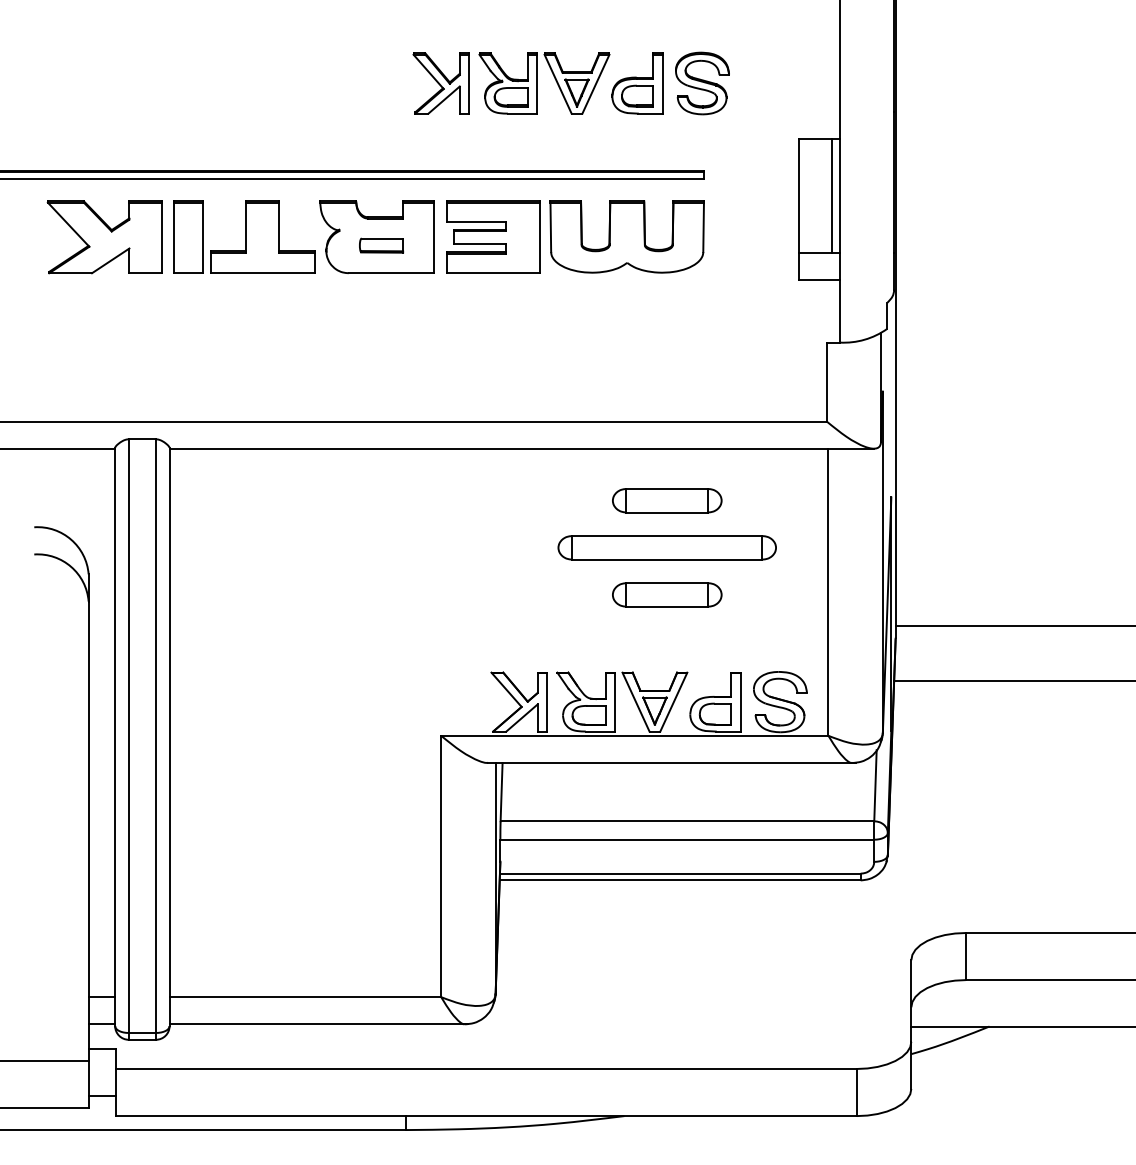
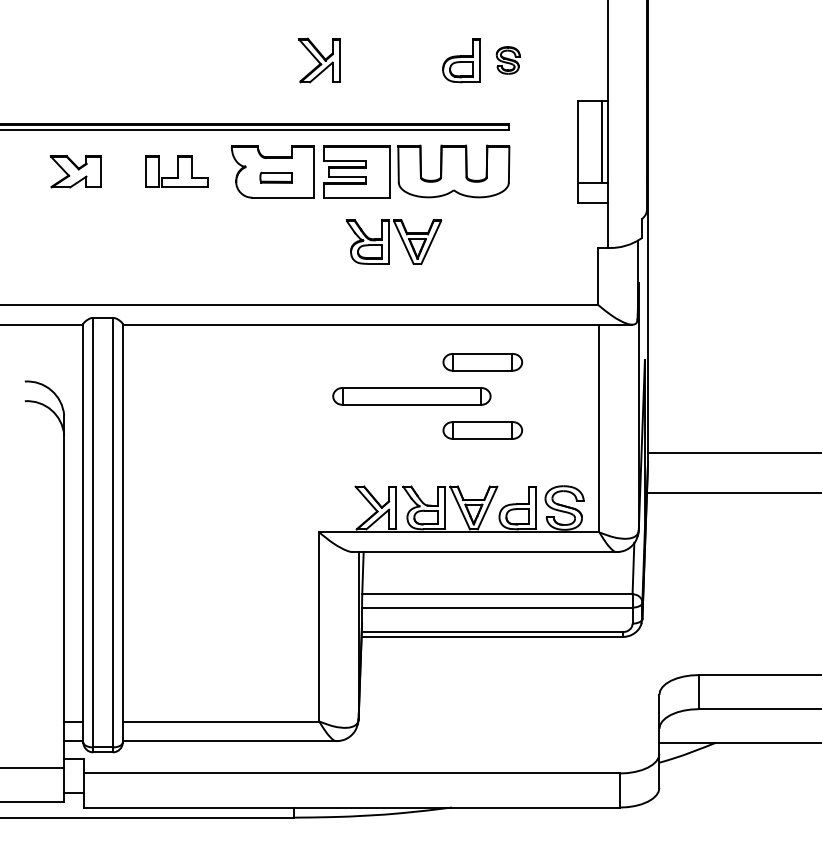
part: (537, 83) -> (388, 242), moved
part: (702, 83) -> (508, 60), size x0.6
part: (244, 236) -> (176, 171), size x0.6
part: (104, 237) -> (75, 171), size x0.6
part: (666, 547) -> (411, 396), moved

